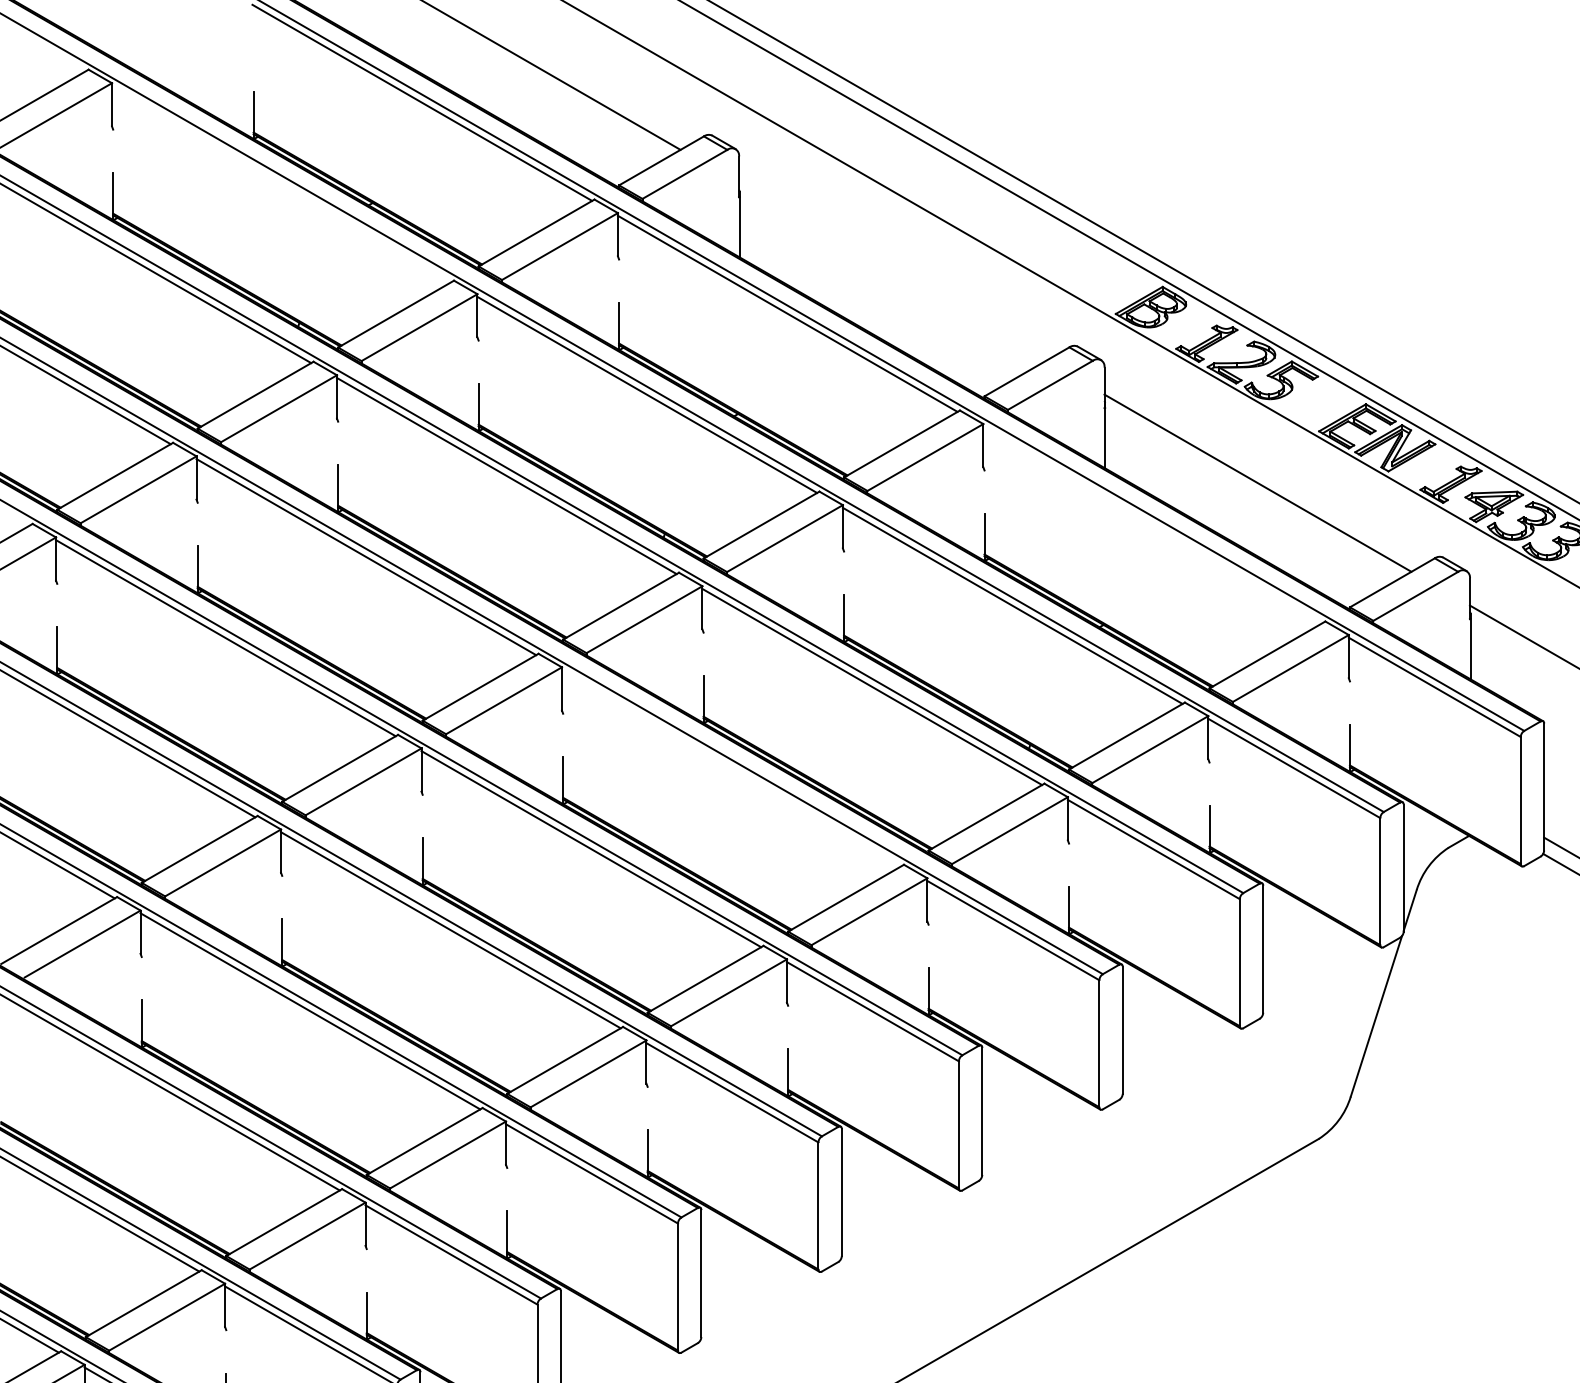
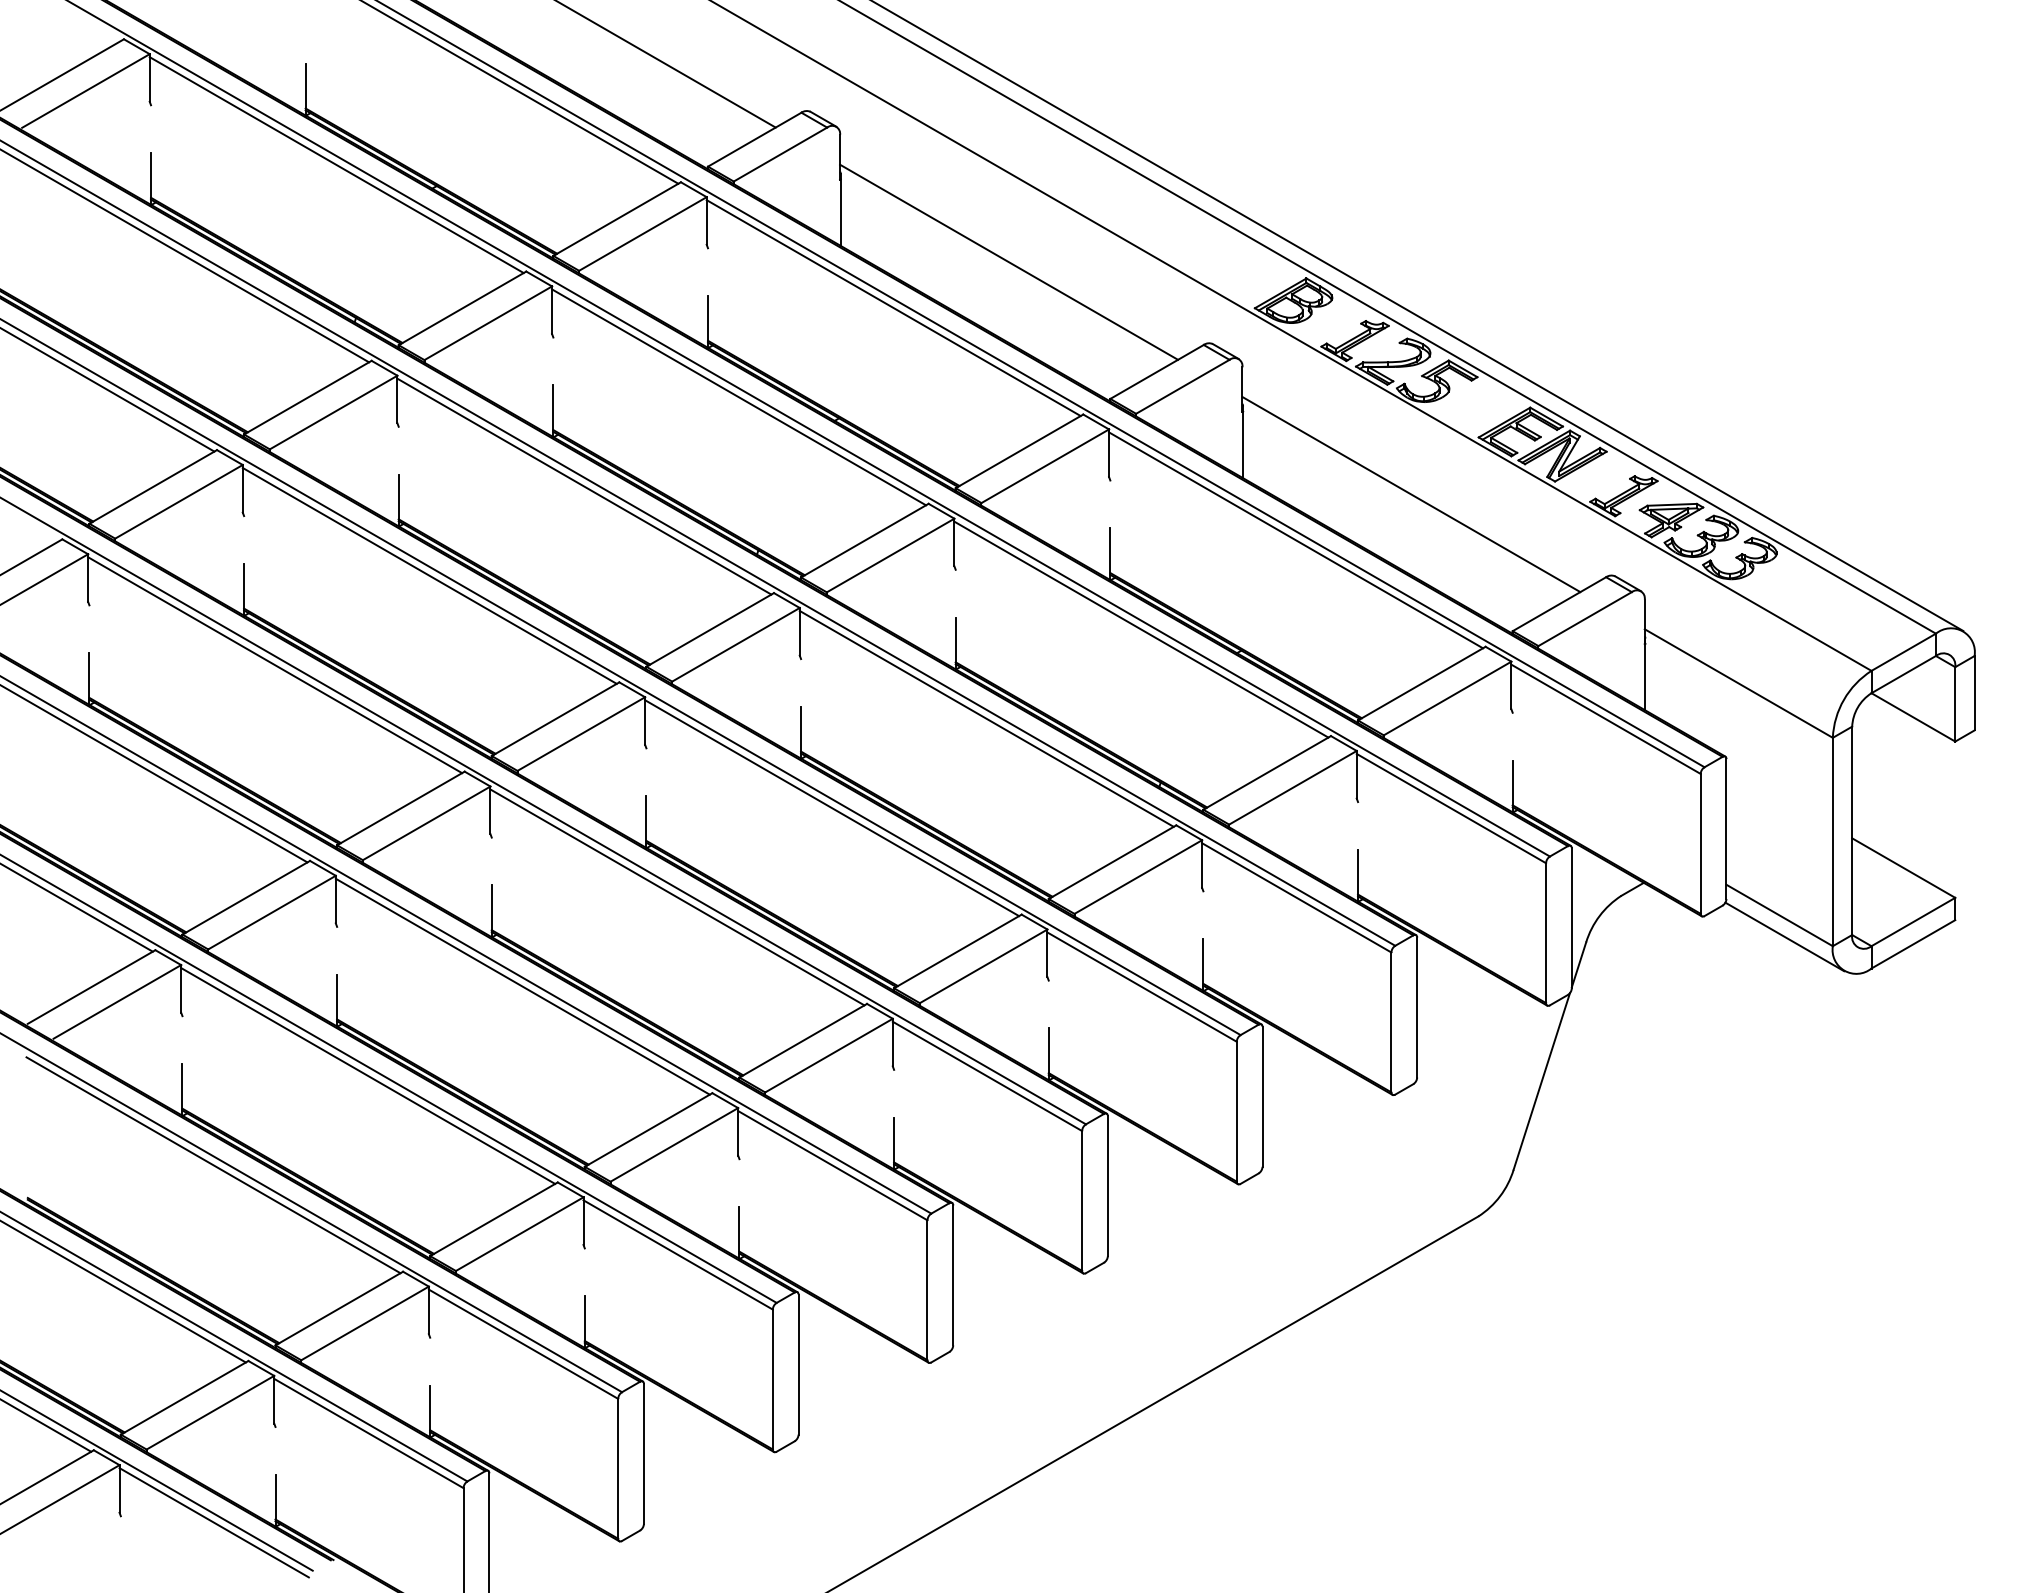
line: (281, 184) -> (336, 165), added
line: (892, 271) -> (1009, 261), added
line: (1153, 524) -> (1296, 540), added
line: (732, 768) -> (832, 808), added

